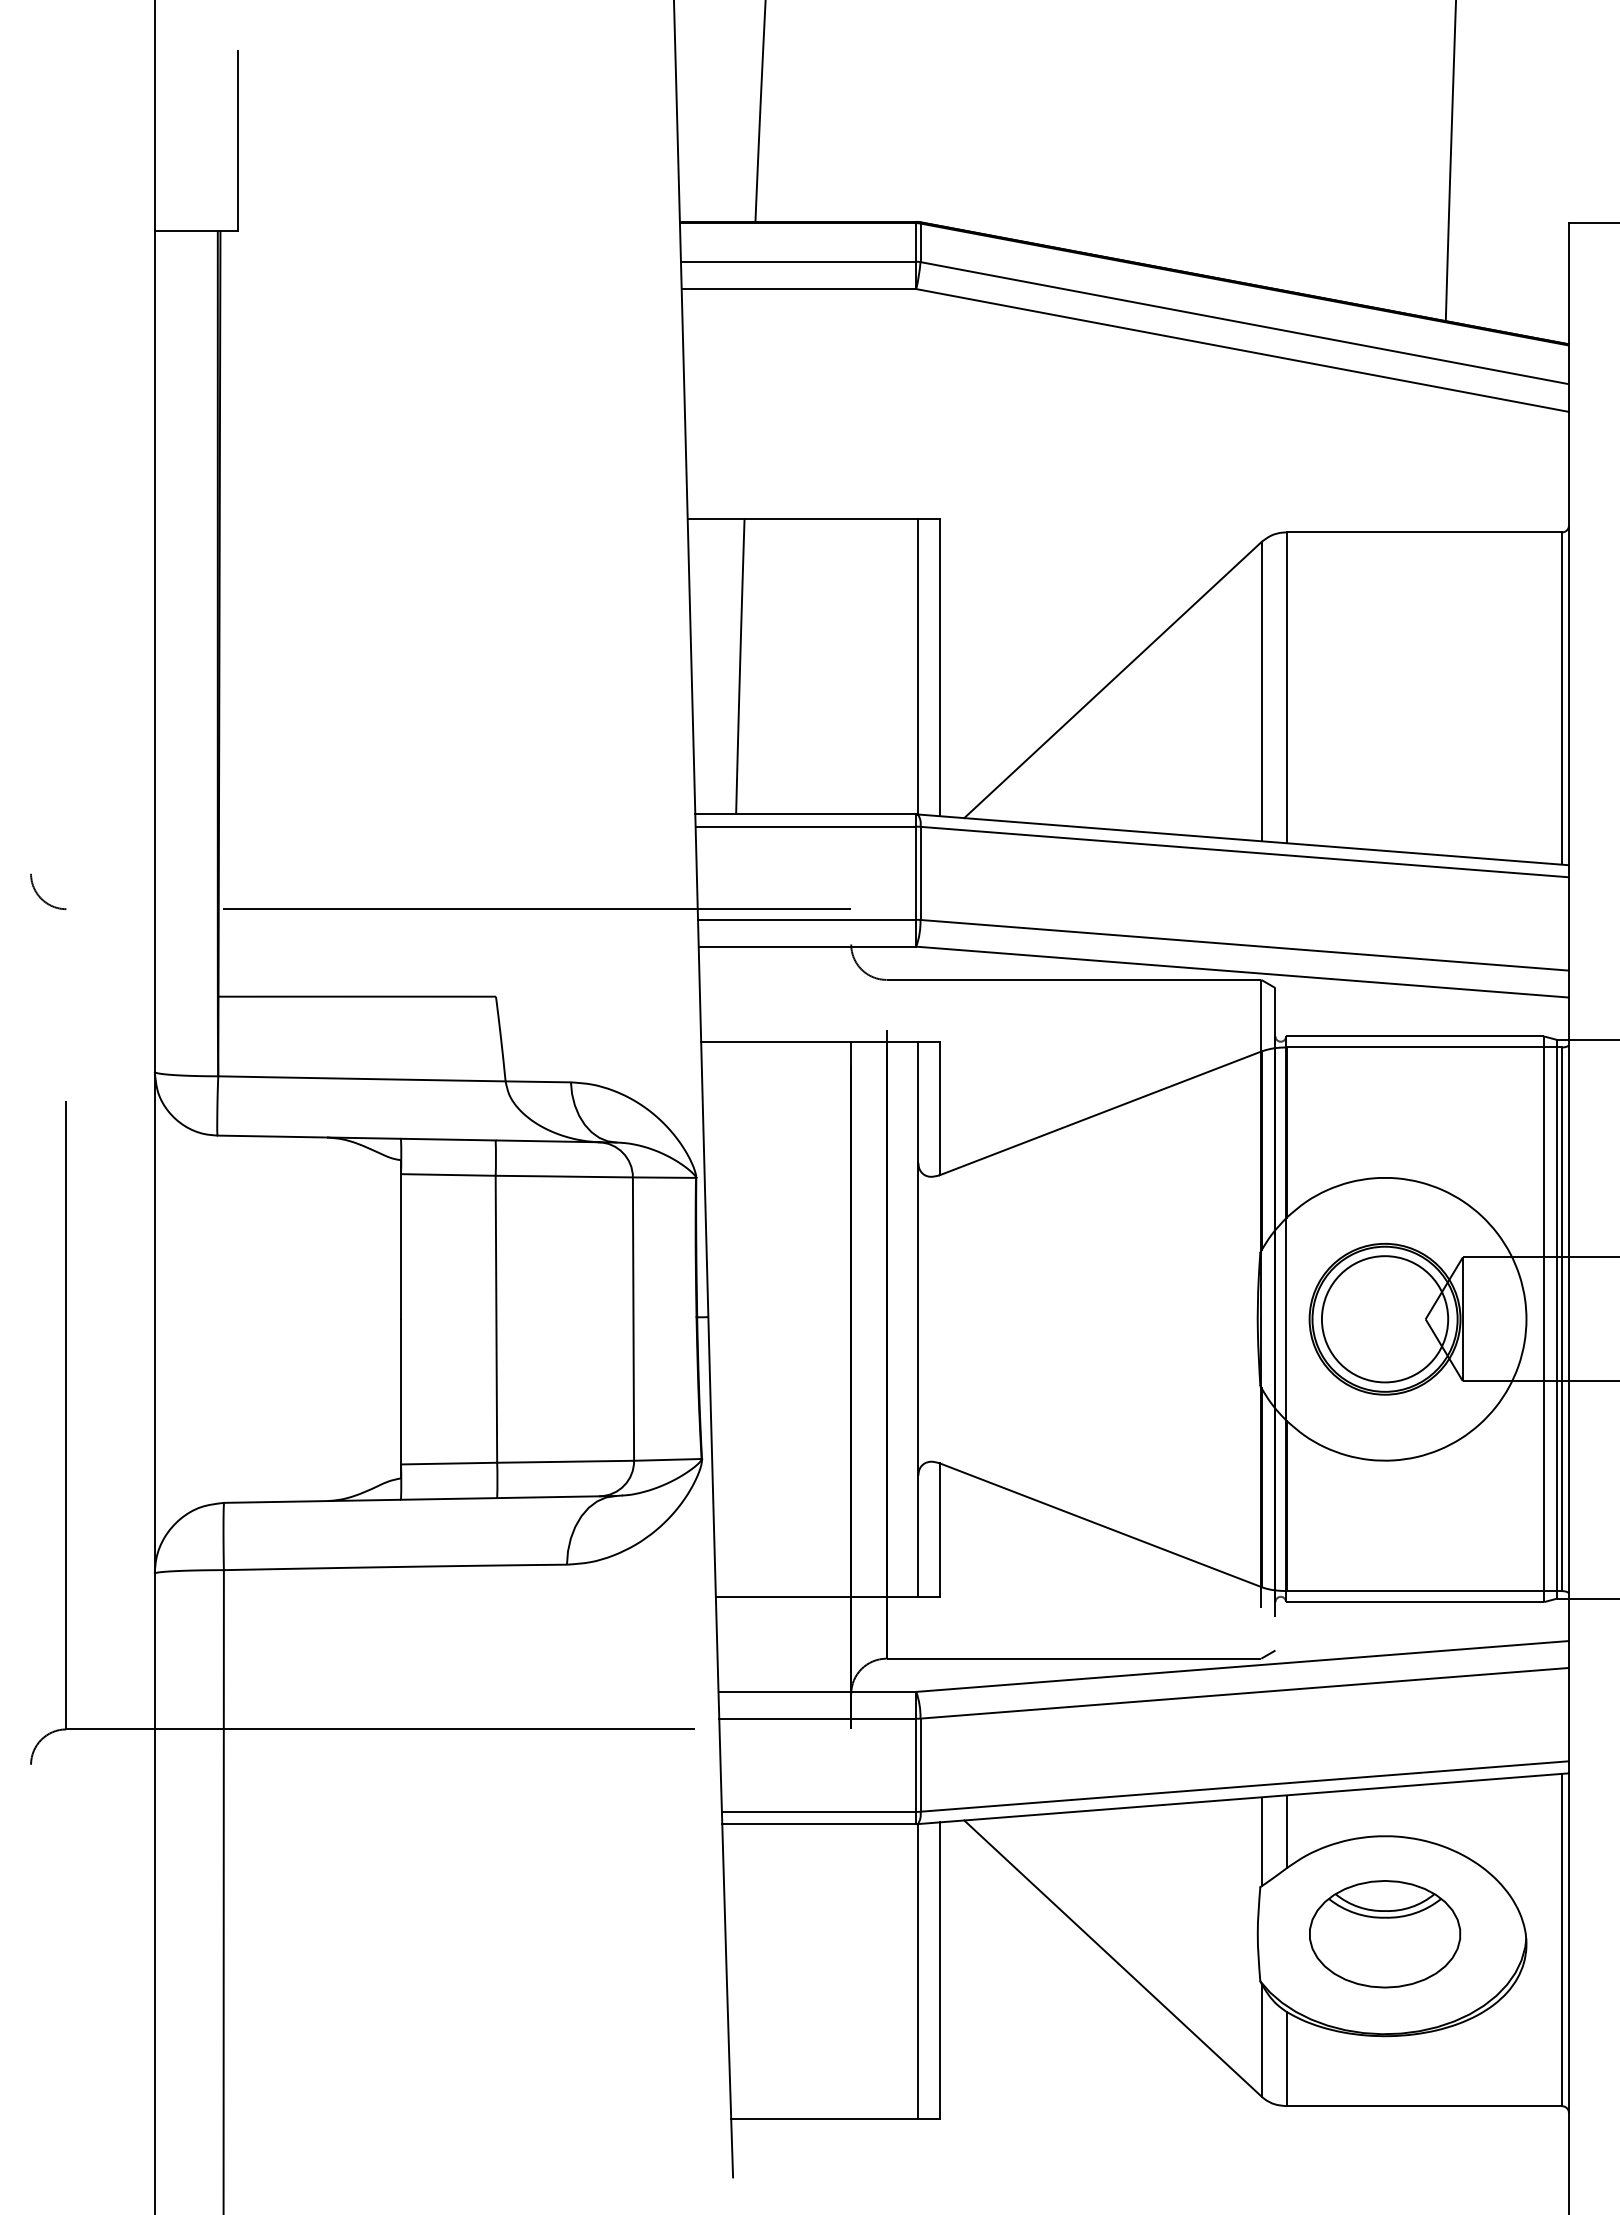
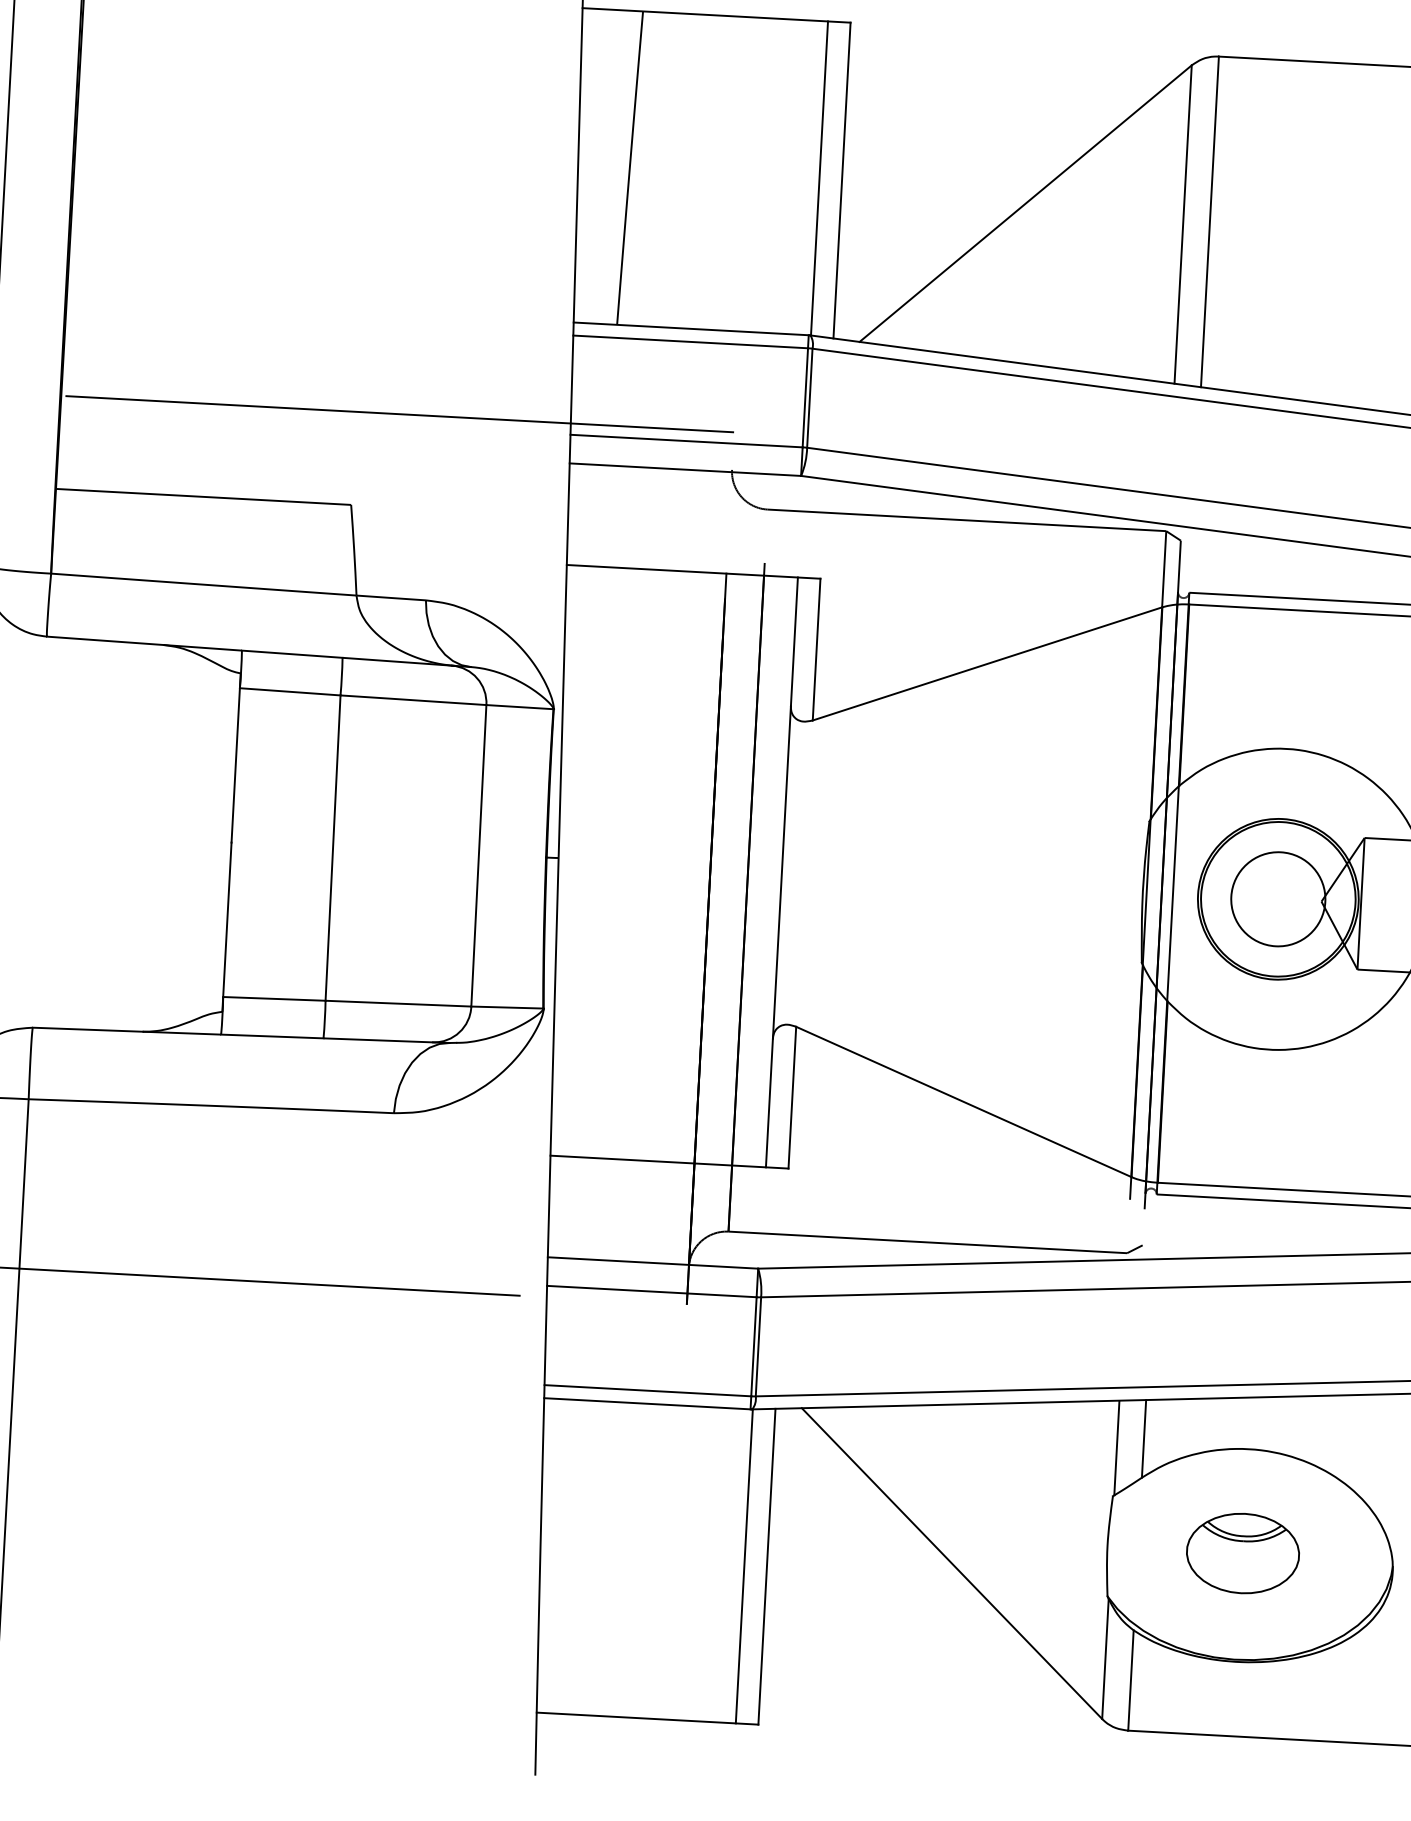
circle: (1384, 1319) -> (1277, 899), size x0.7
part: (1385, 1934) -> (1243, 1553), size x0.7

